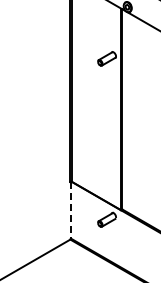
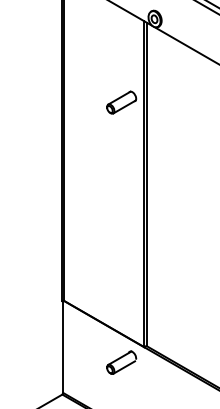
line: (70, 210) -> (62, 347), dashed -> solid

